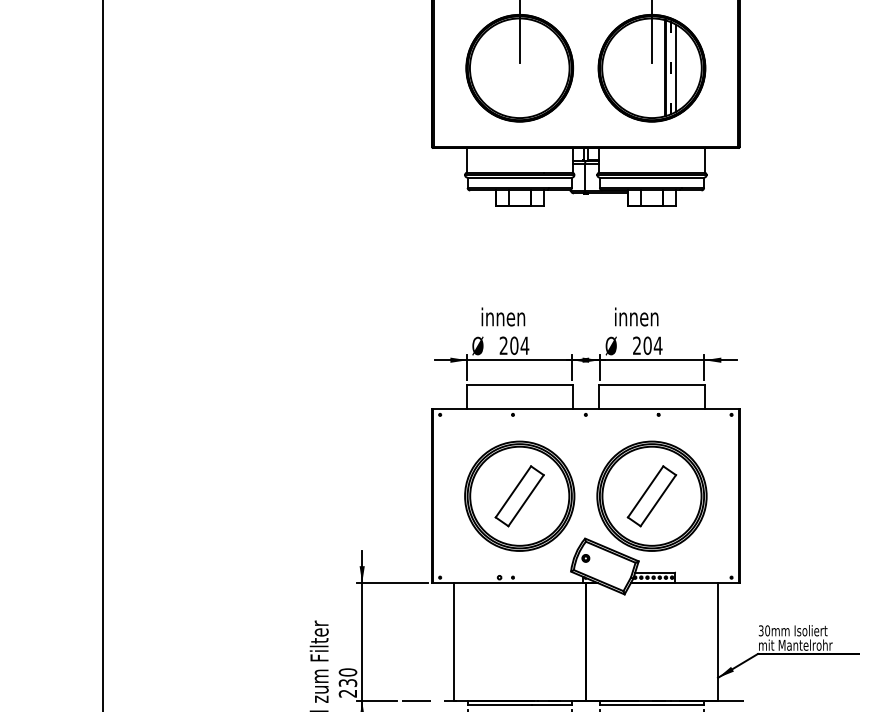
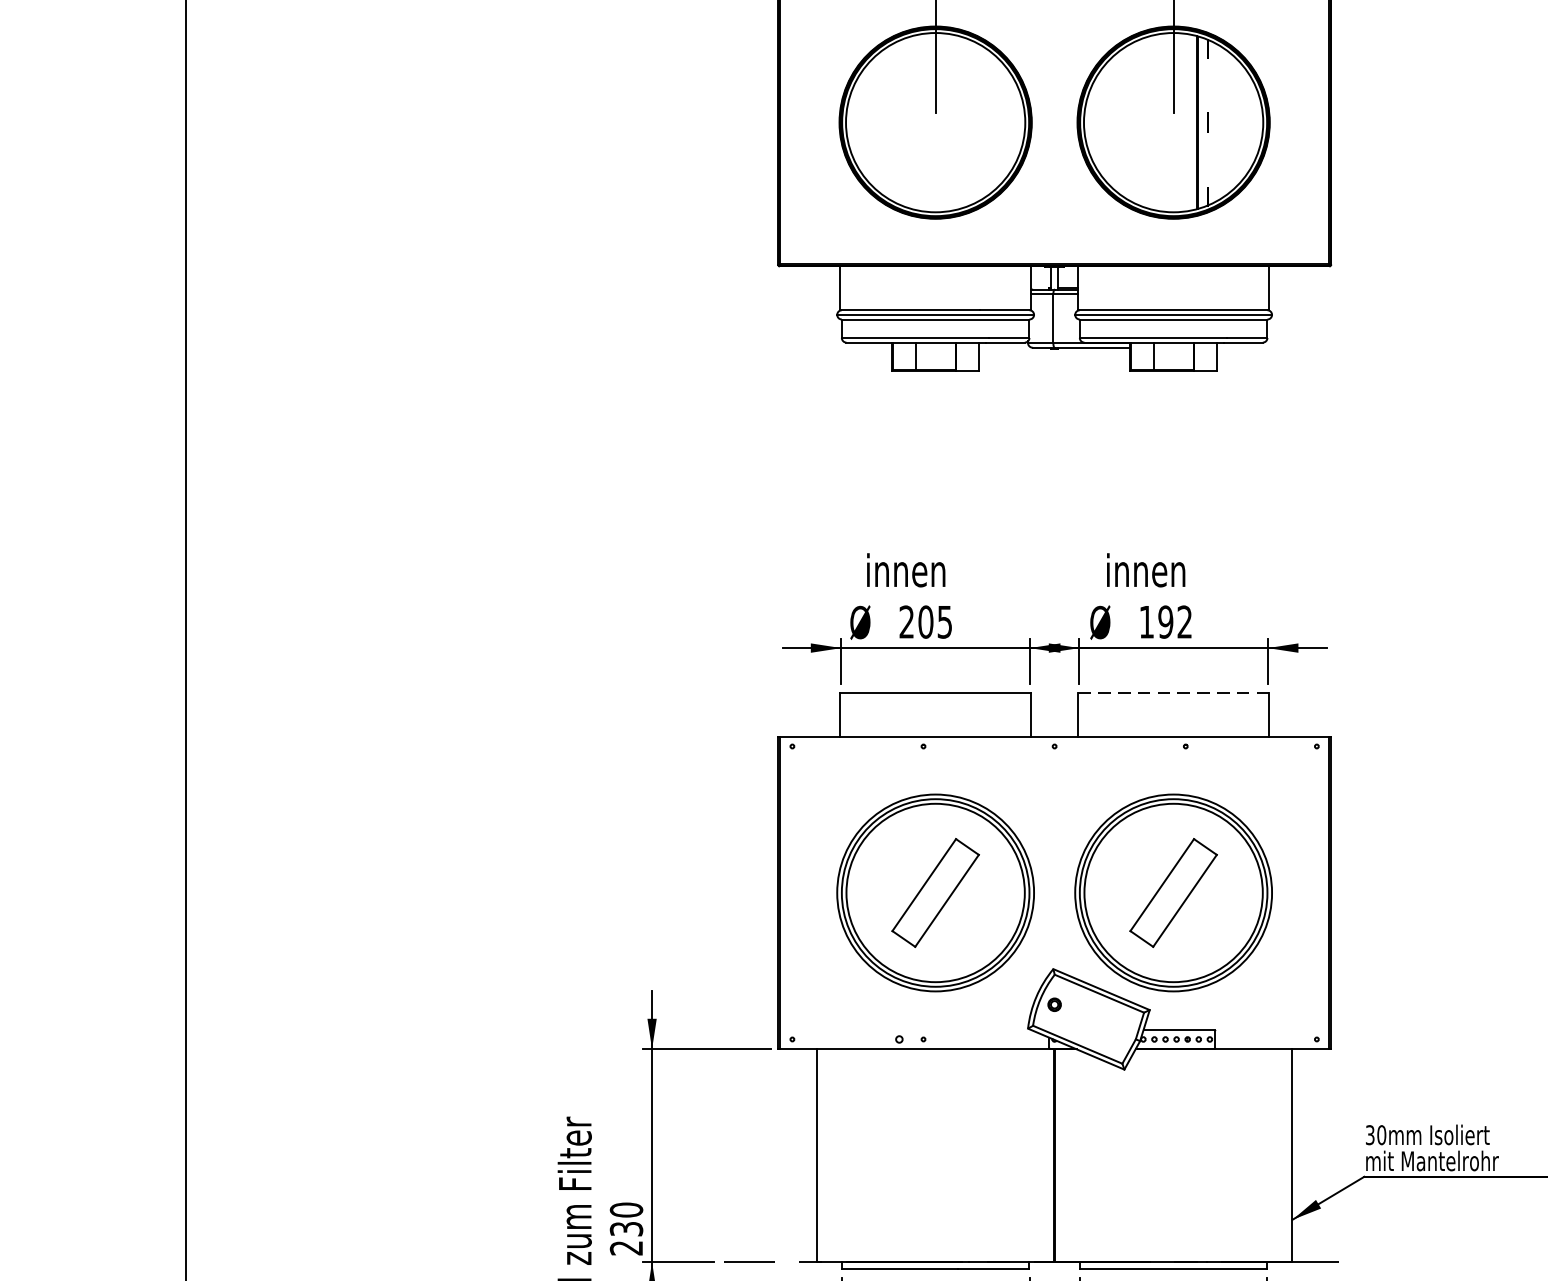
line: (676, 67) -> (1217, 121), removed
text: (524, 345) -> (944, 621), 204 -> 205
text: (647, 345) -> (1165, 621), 204 -> 192
line: (651, 385) -> (1172, 693), solid -> dashed

